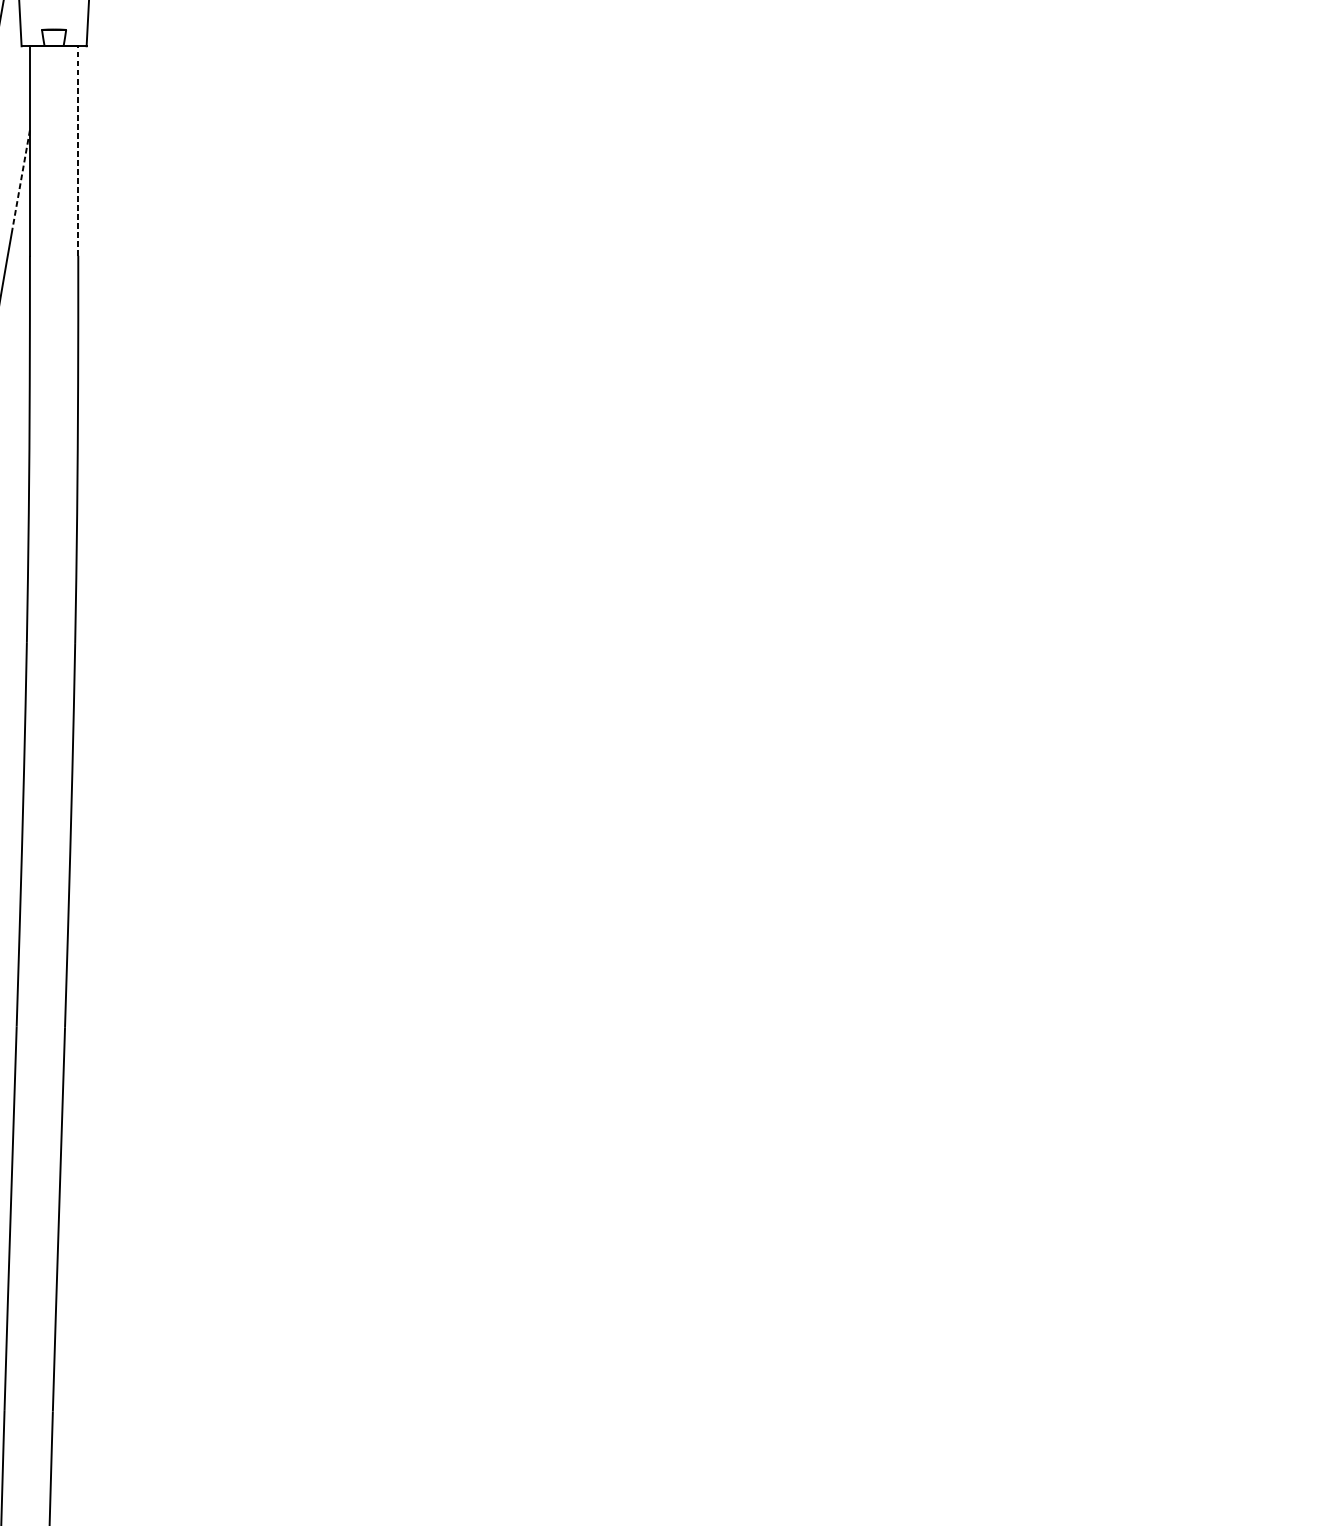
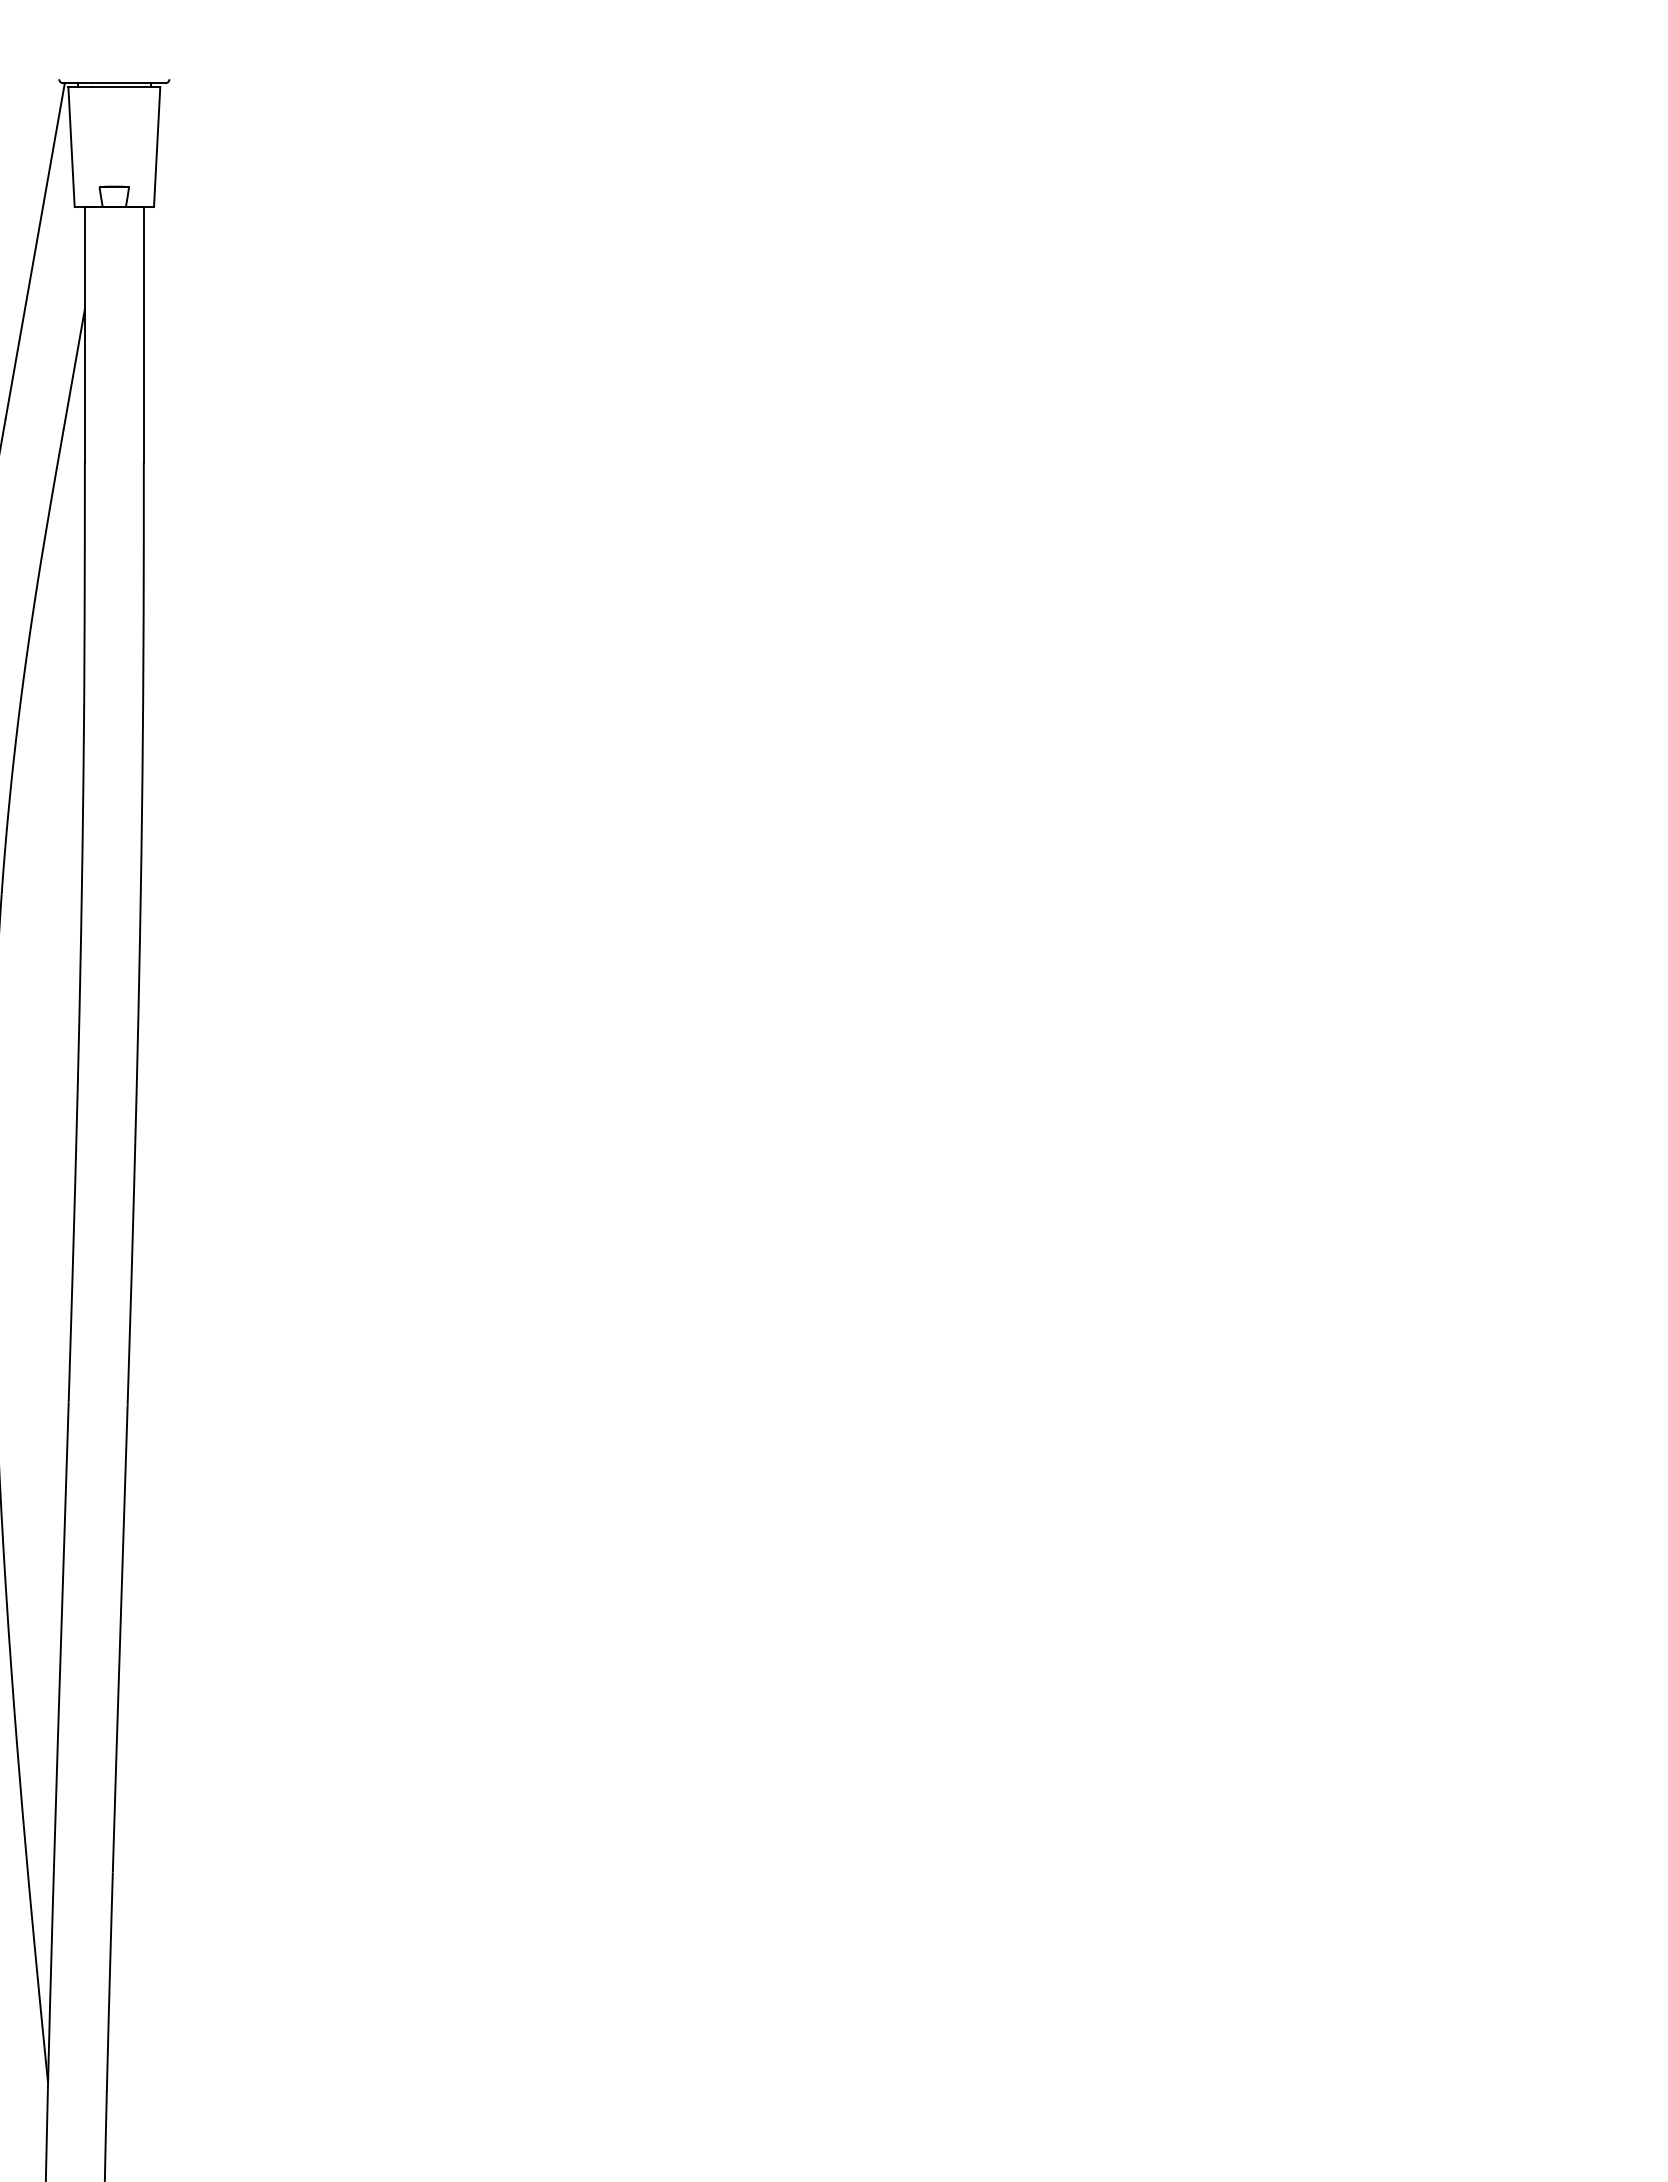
line: (78, 150) -> (143, 334), dashed -> solid
line: (21, 179) -> (74, 369), dashed -> solid

